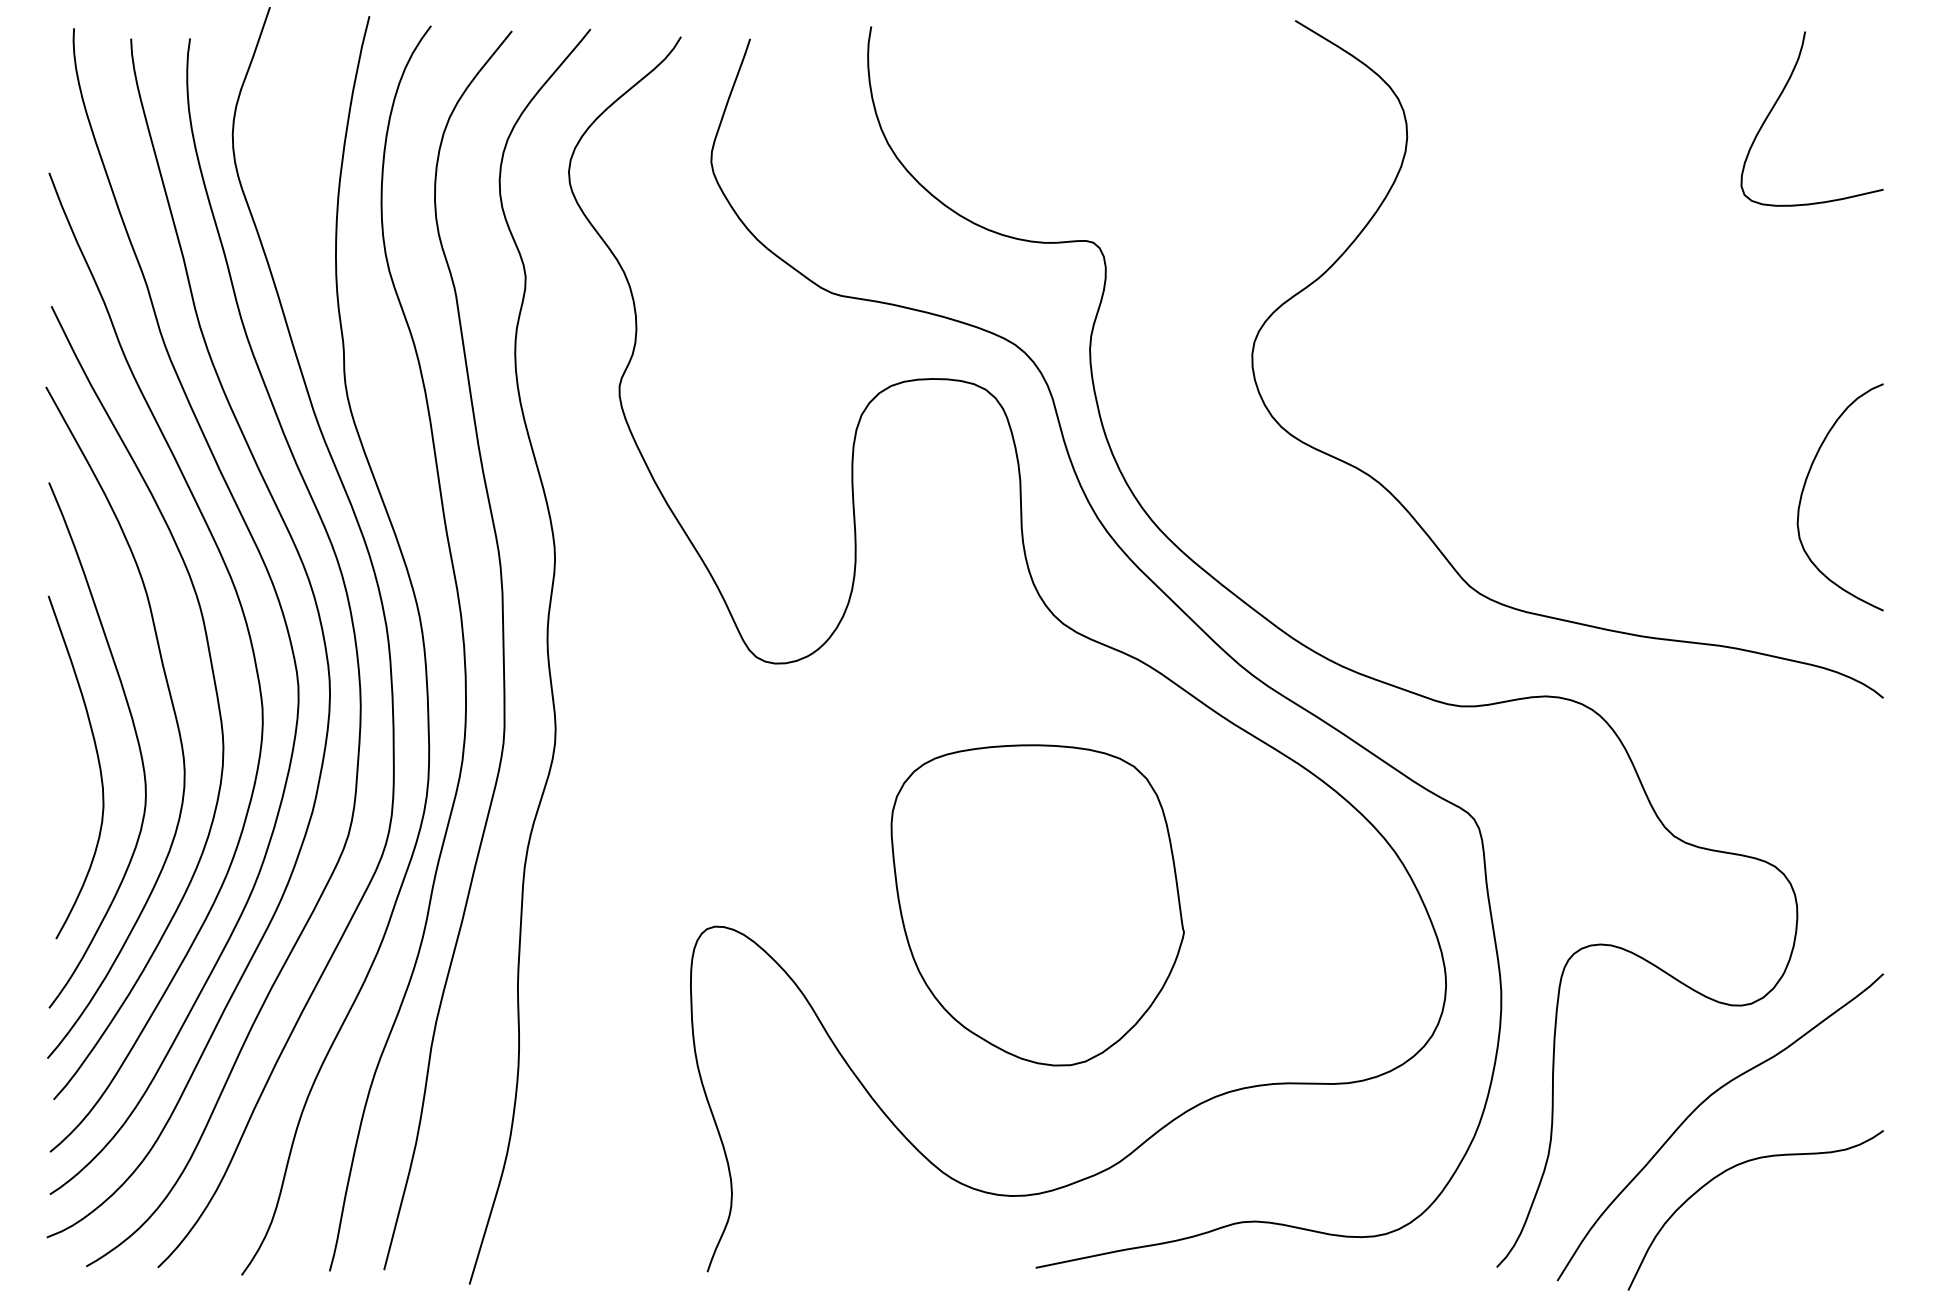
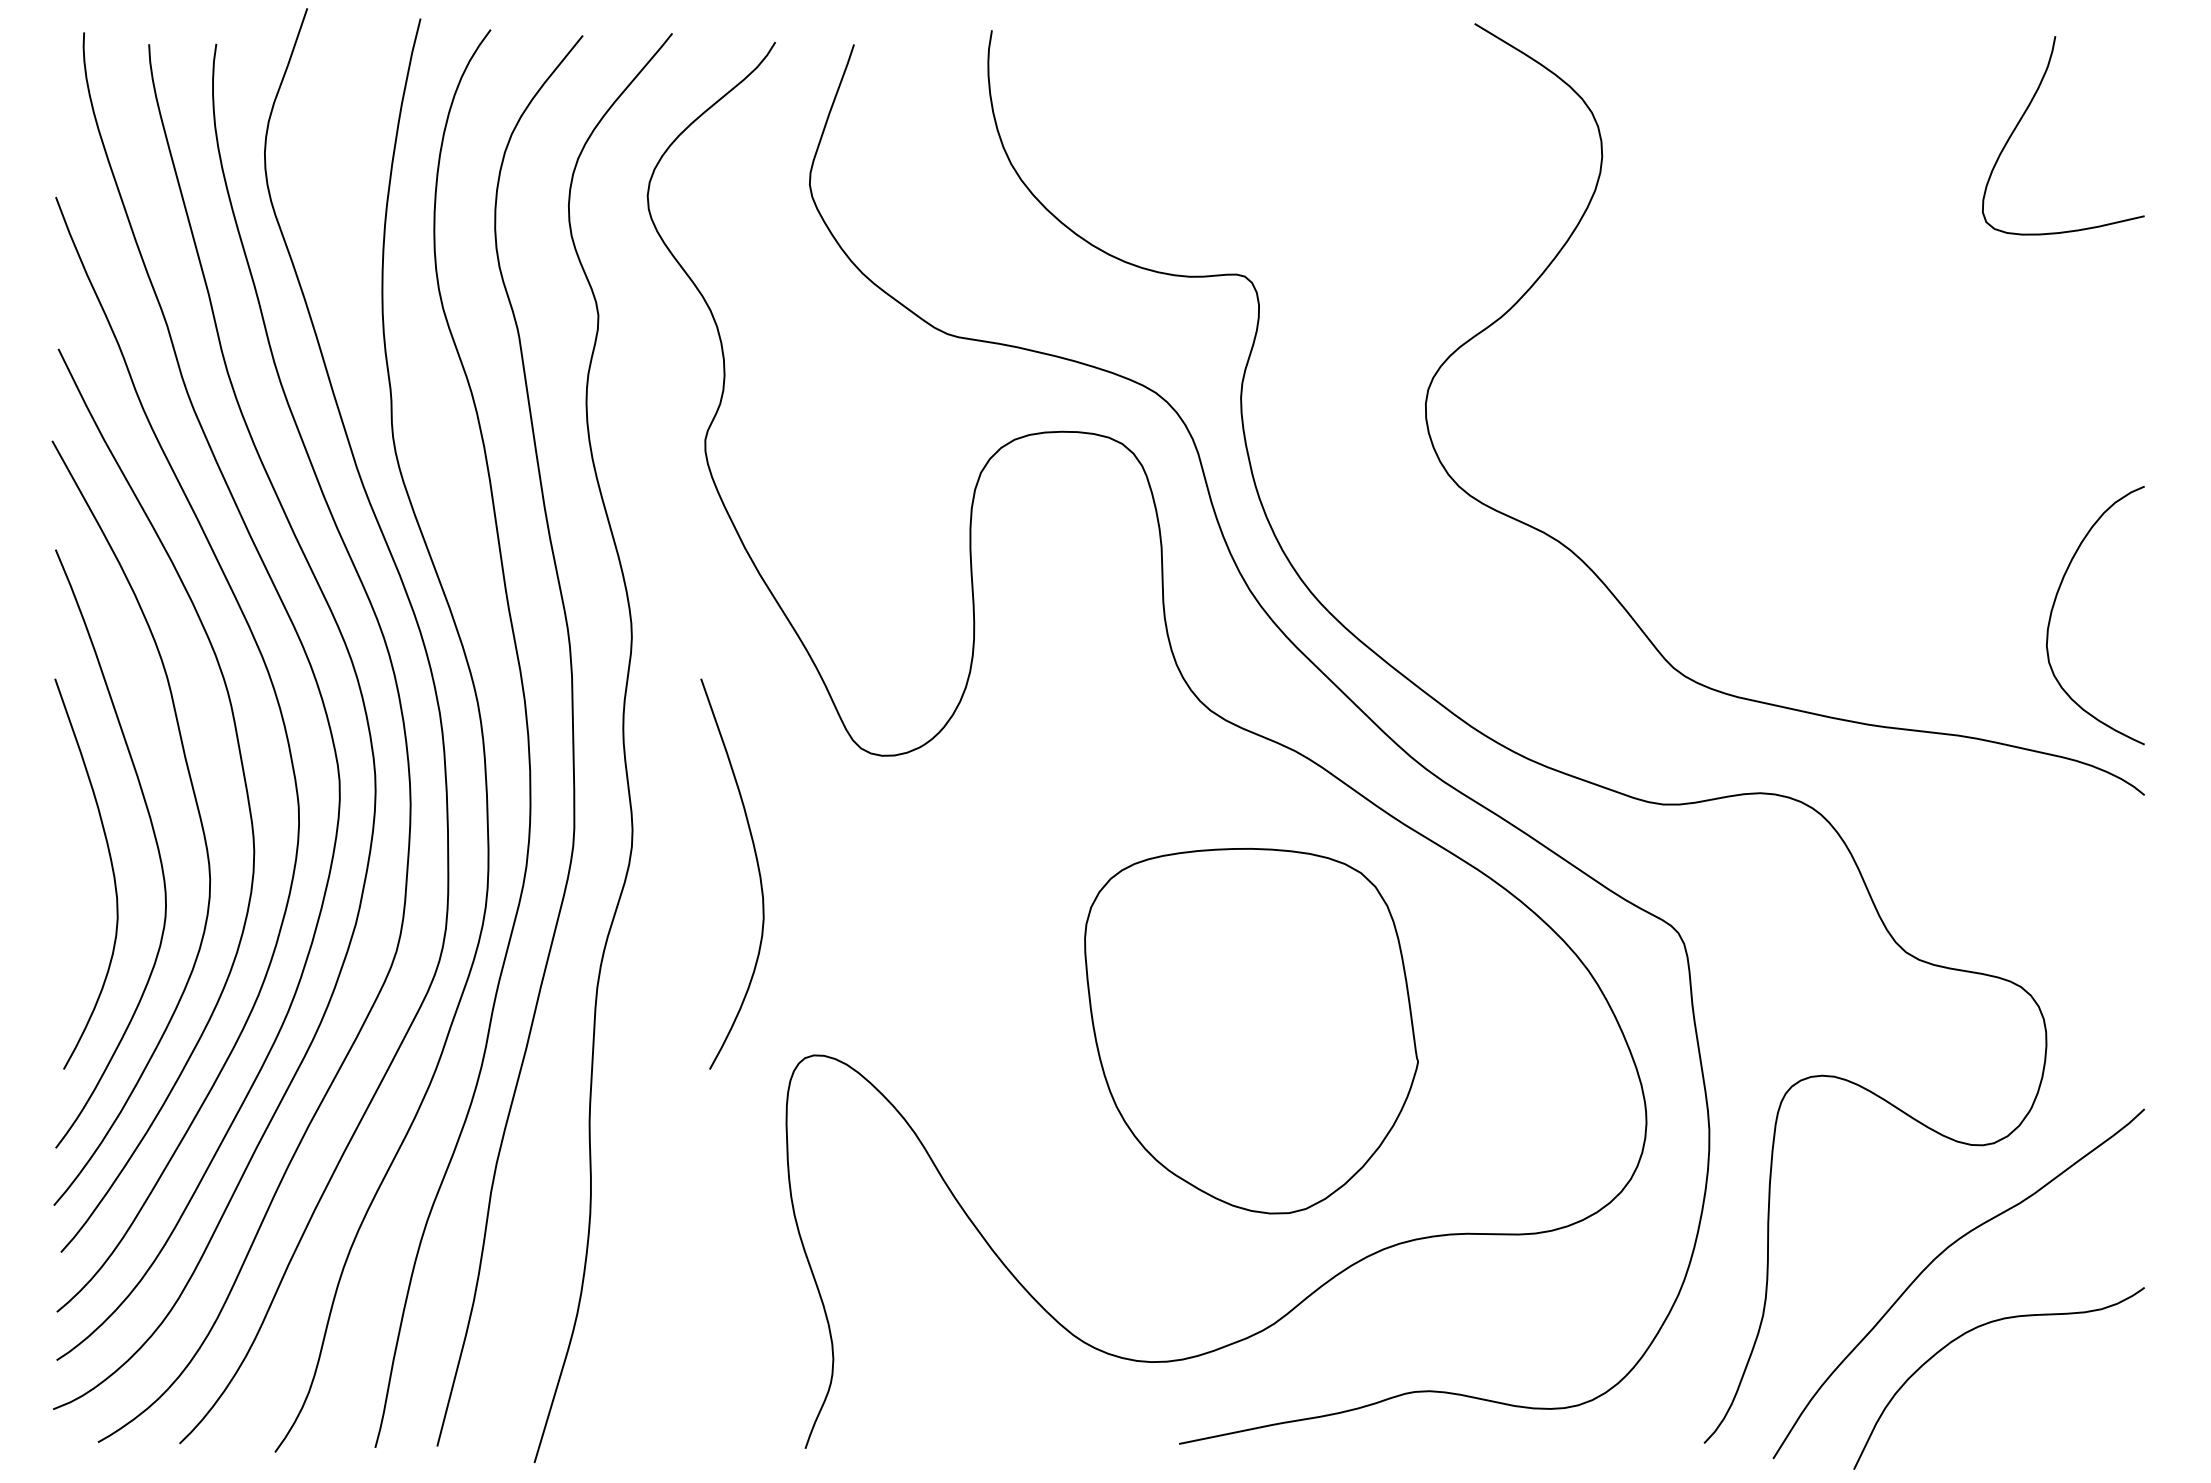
curve: (1805, 485) -> (2055, 602), moved
curve: (665, 762) -> (757, 868), added
part: (1037, 905) -> (1251, 1031), moved

